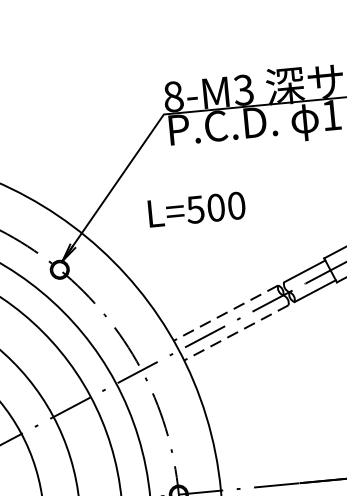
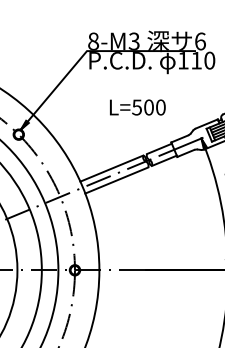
text: (196, 209) -> (137, 107), moved
line: (225, 313) -> (111, 168), dashed -> solid
line: (235, 332) -> (116, 180), dashed -> solid

